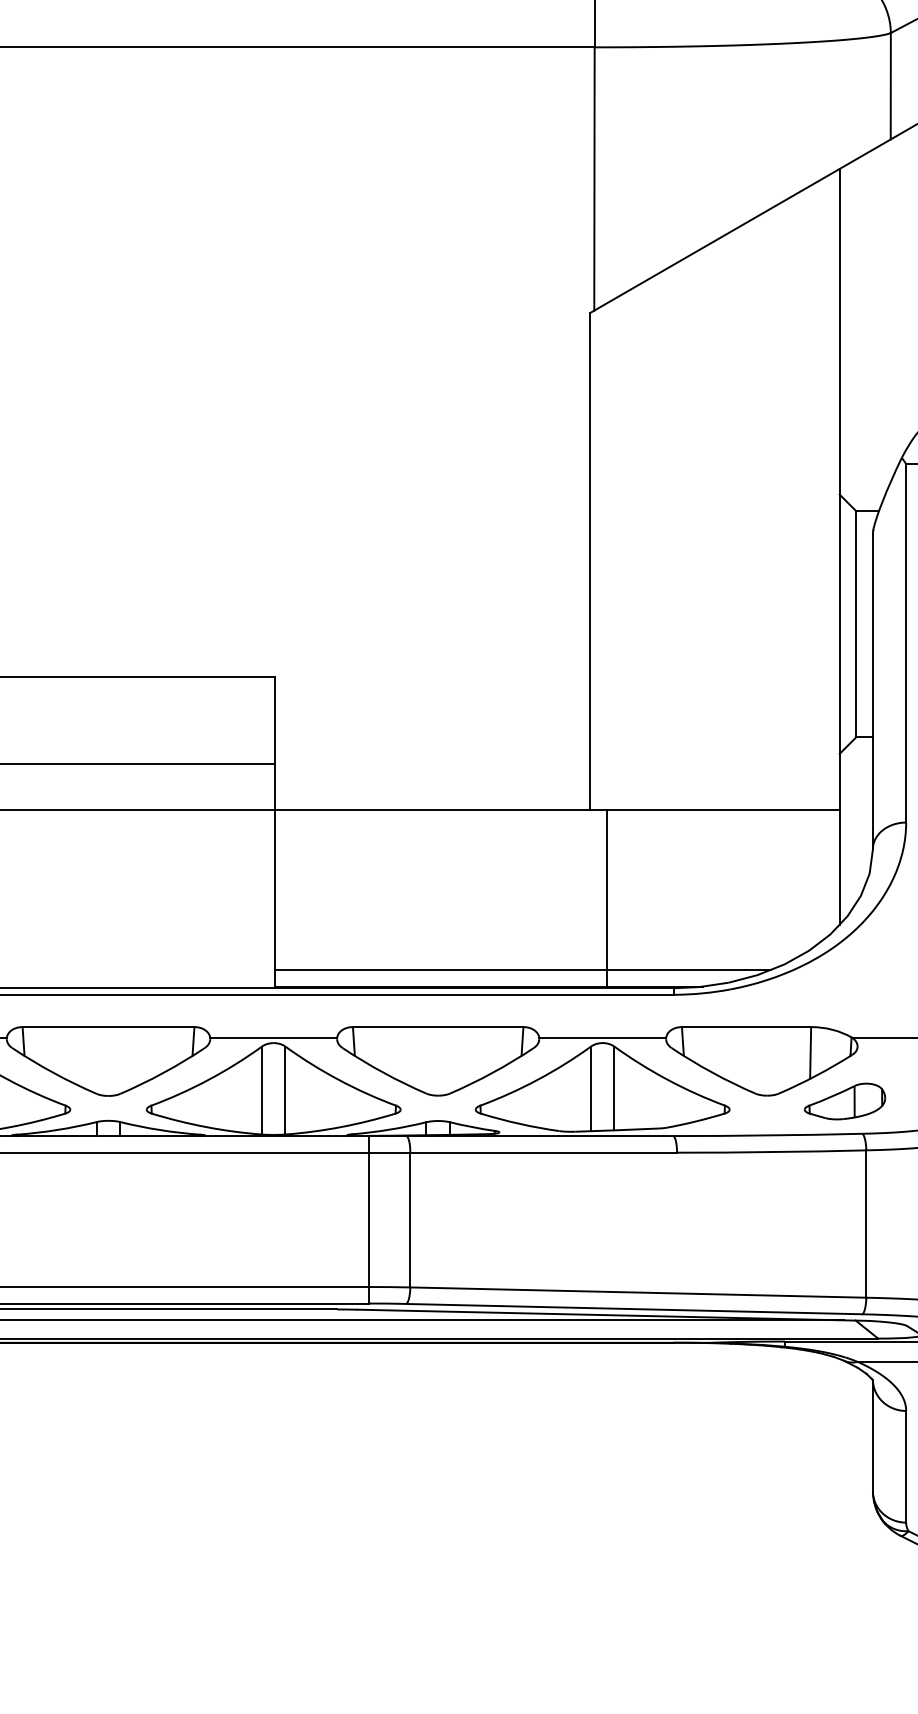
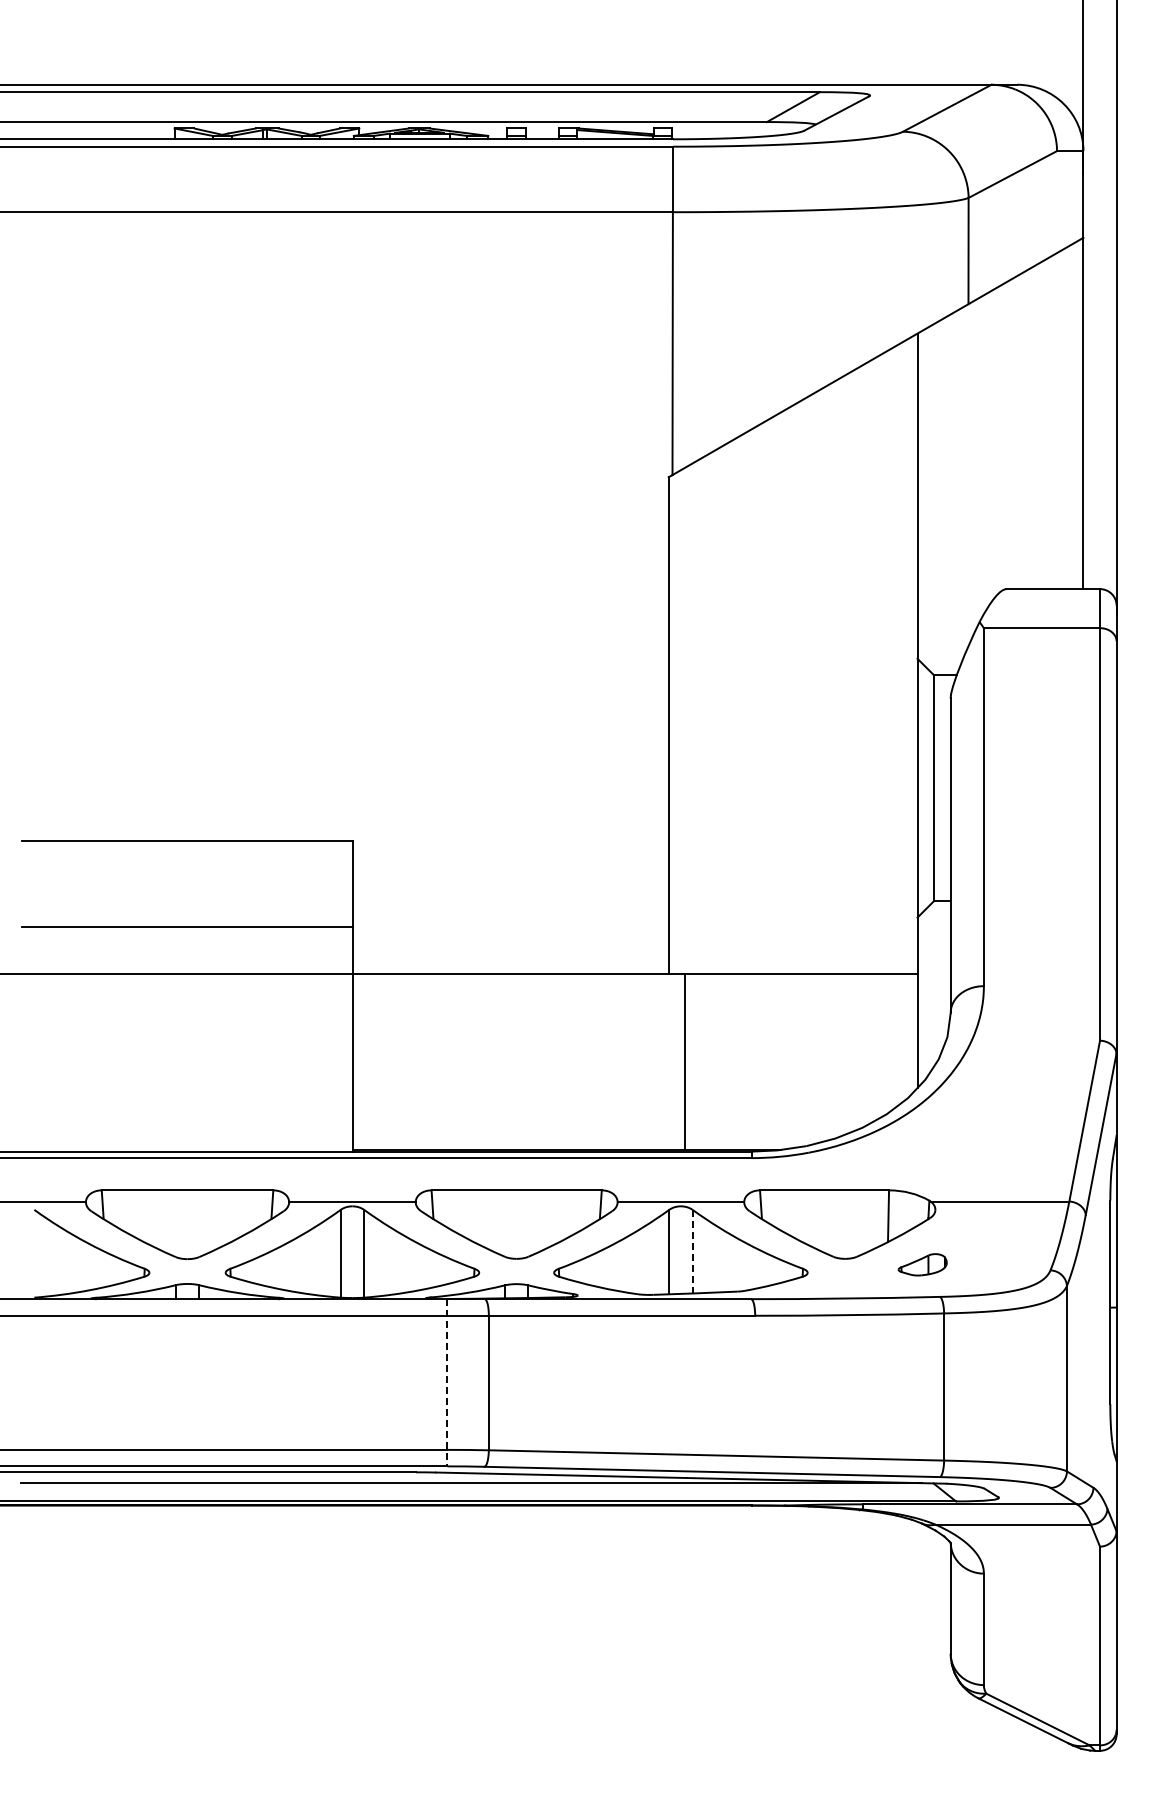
line: (522, 970) -> (600, 1133), removed
line: (614, 1088) -> (692, 1251), solid -> dashed
part: (844, 1101) -> (922, 1264), size x0.6
line: (368, 1219) -> (447, 1382), solid -> dashed

